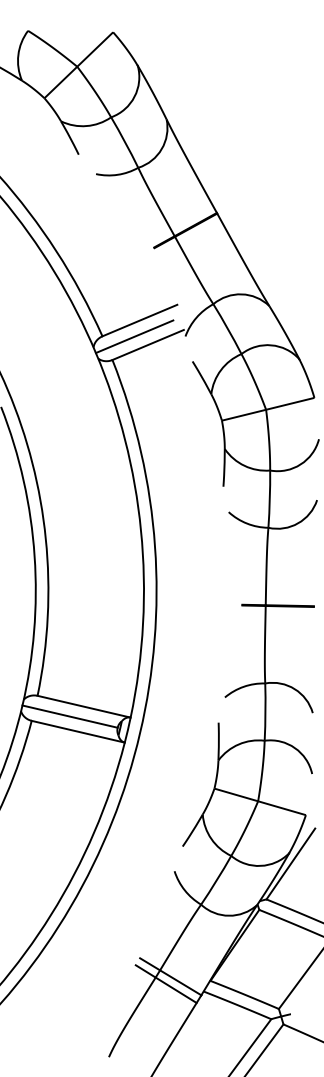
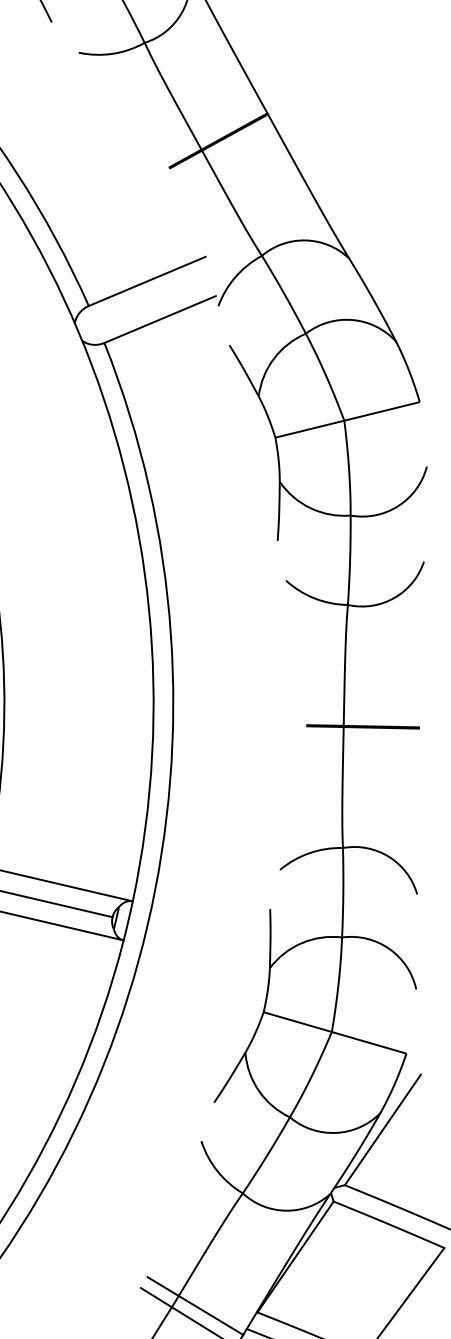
line: (134, 336) -> (138, 306), removed

